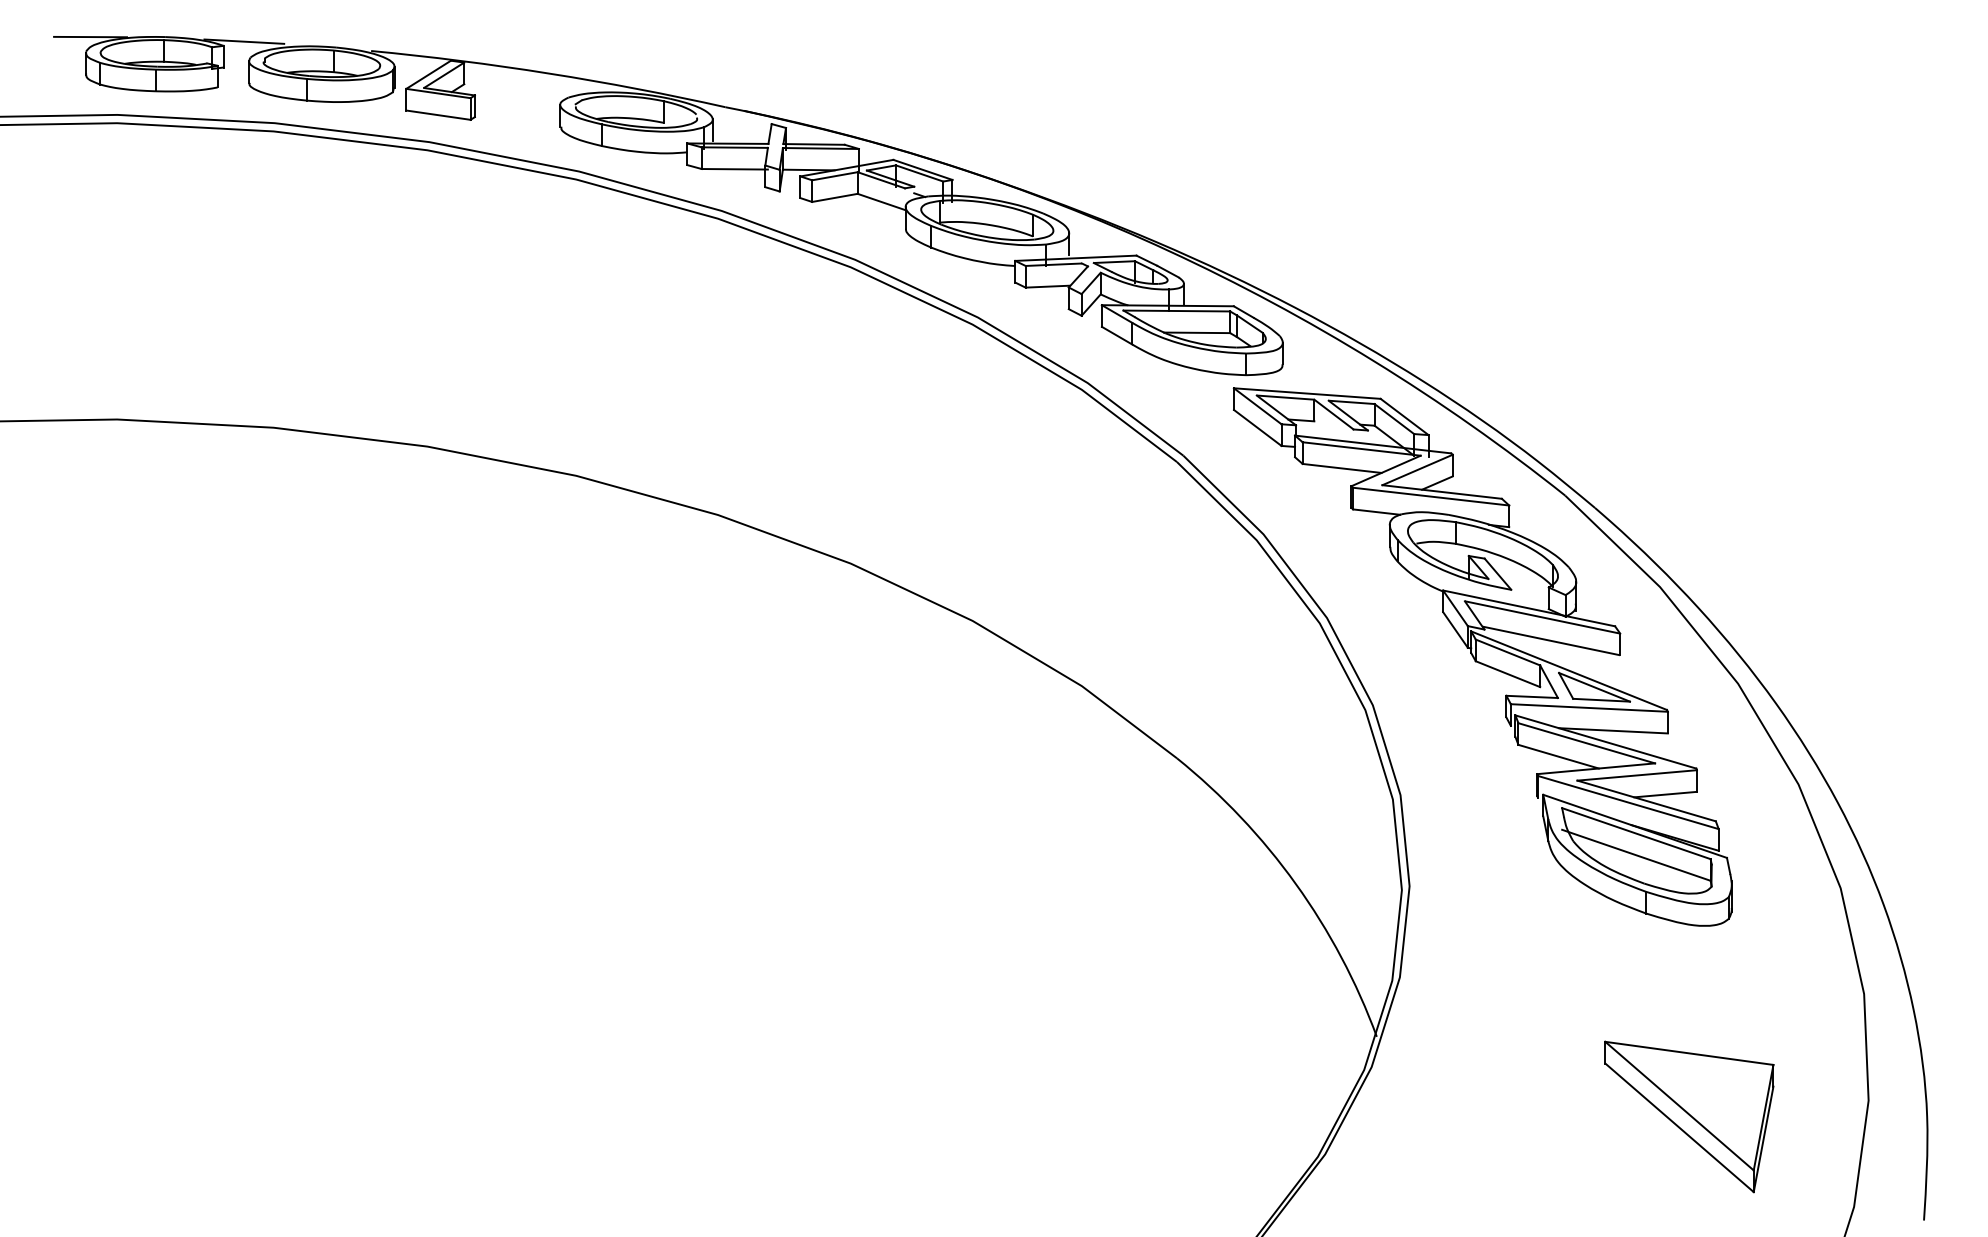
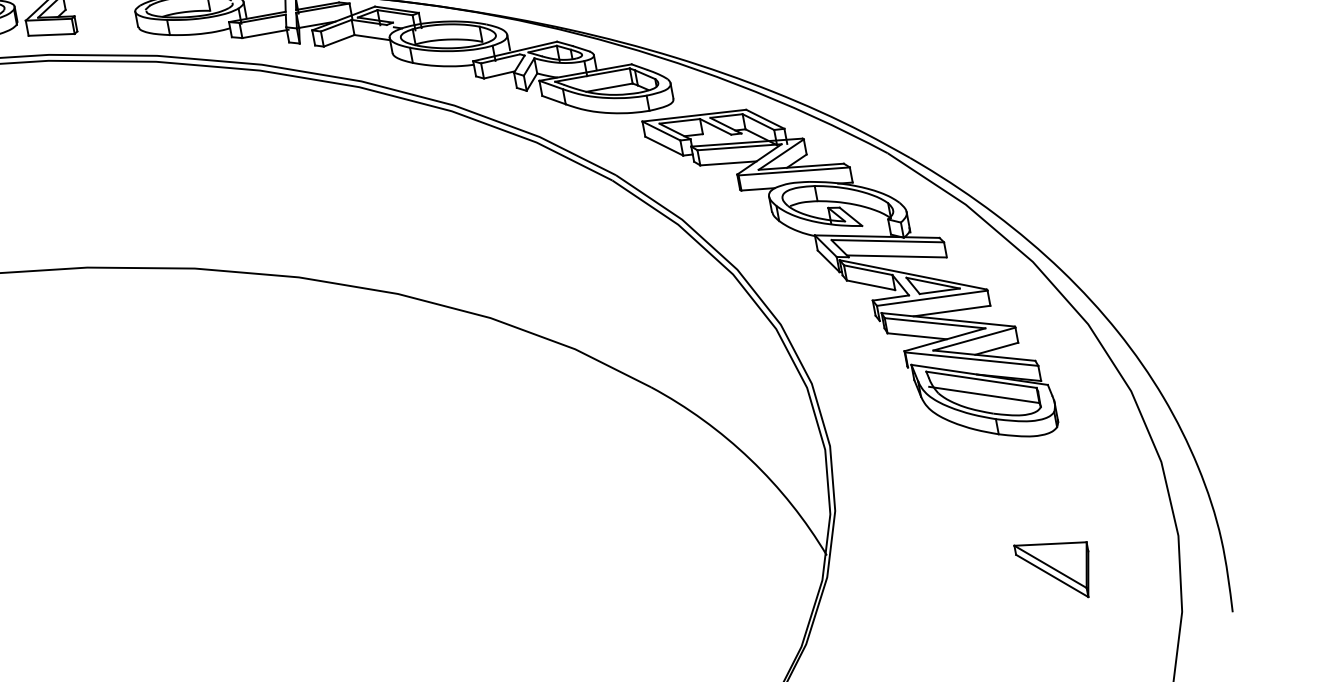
part: (1689, 1116) -> (1055, 570), size x0.6

